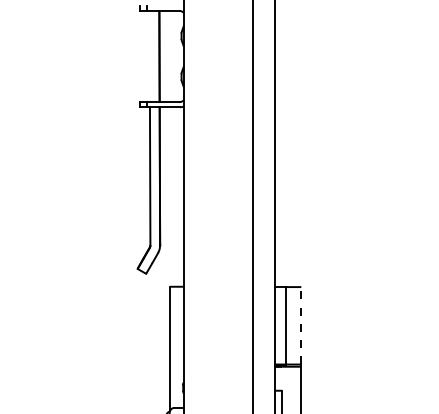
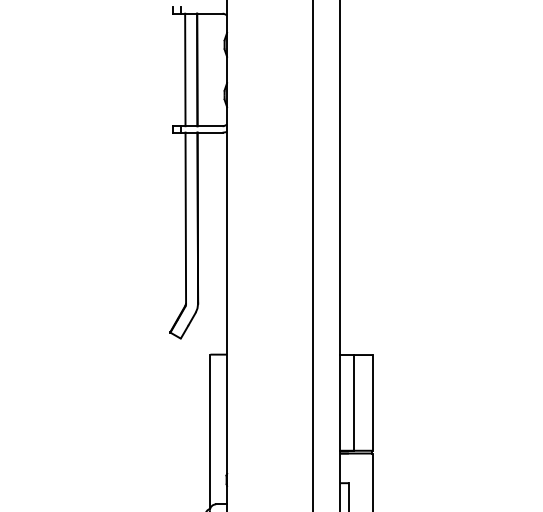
line: (149, 56) -> (184, 69), added
line: (301, 325) -> (372, 402), dashed -> solid

